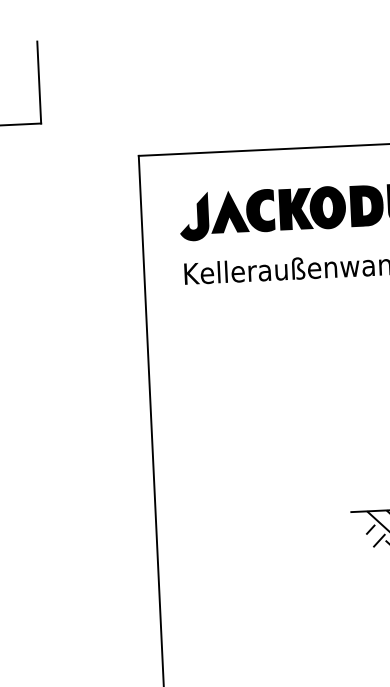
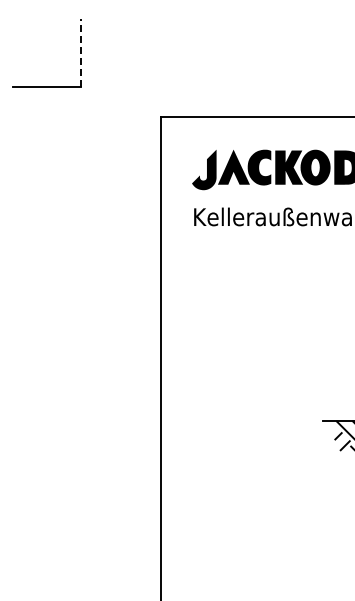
line: (39, 82) -> (81, 52), solid -> dashed

